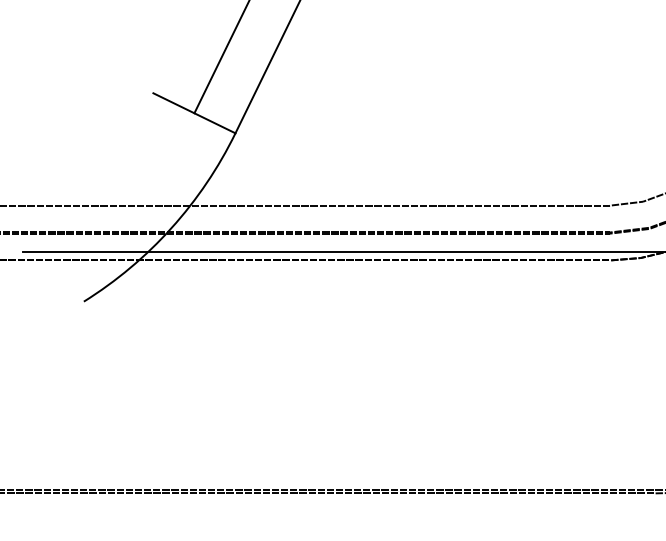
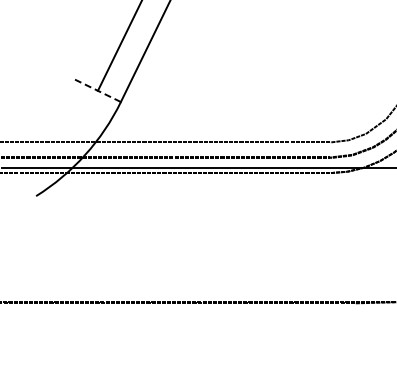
line: (193, 112) -> (97, 90), solid -> dashed

